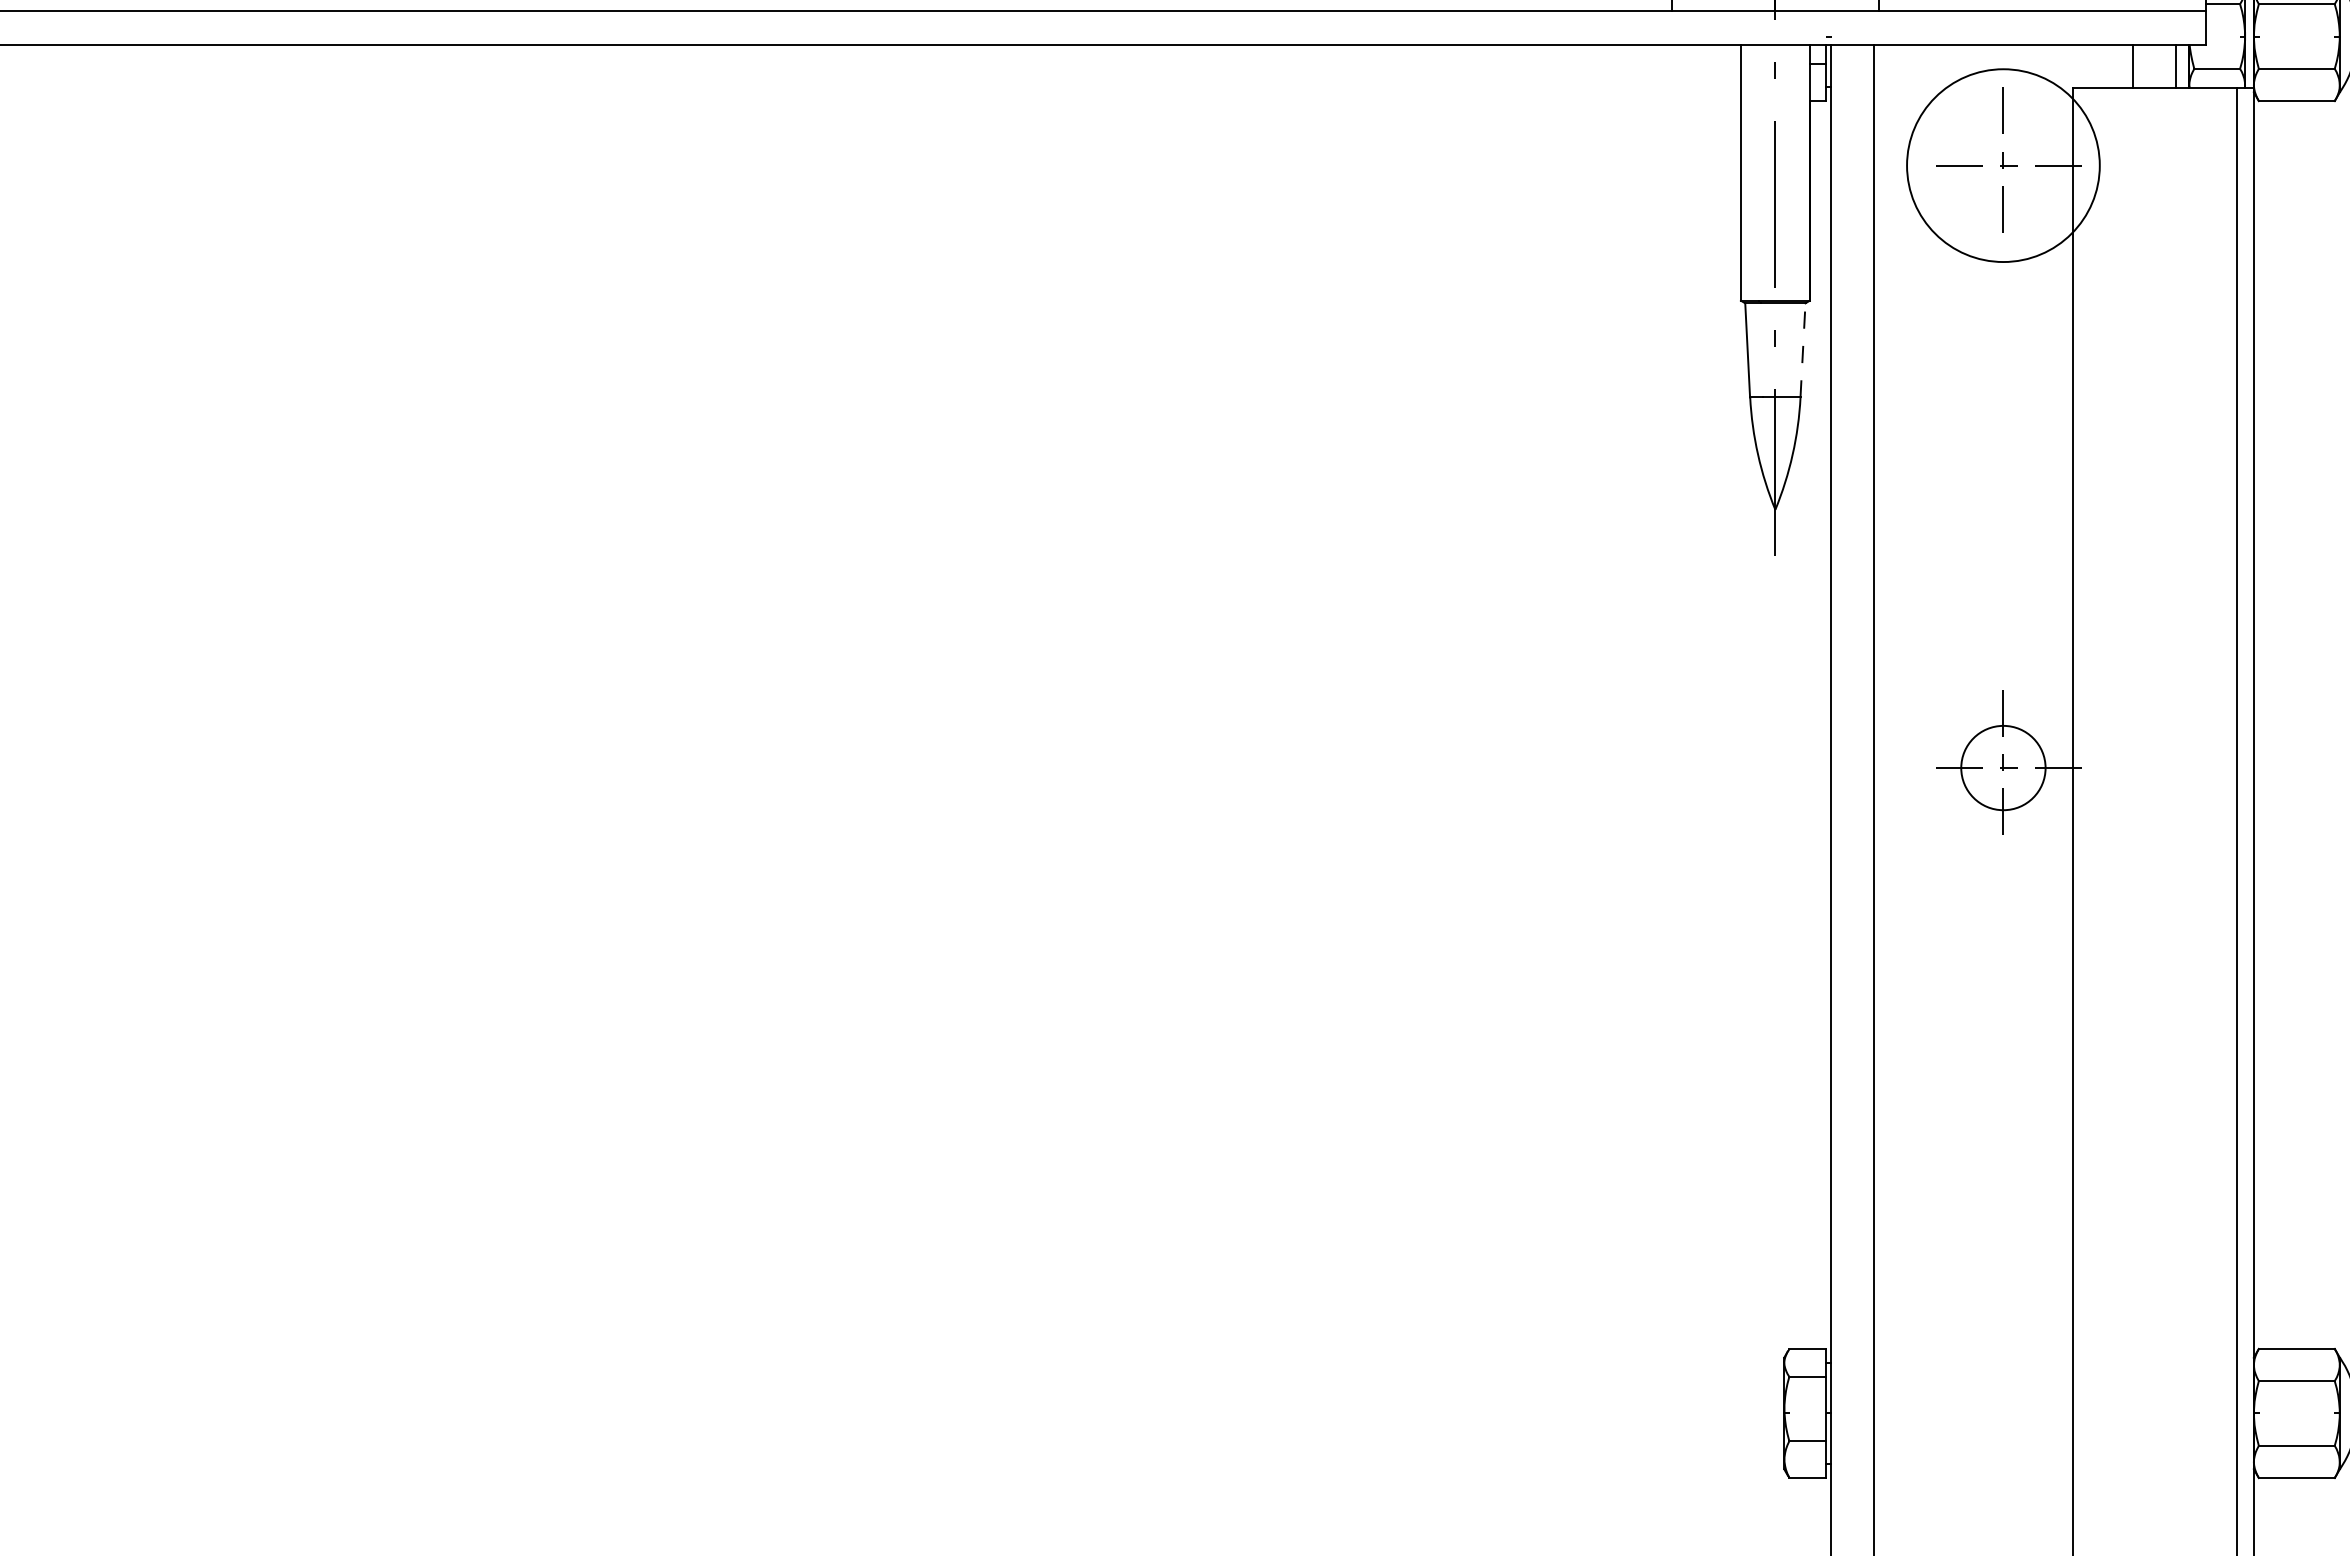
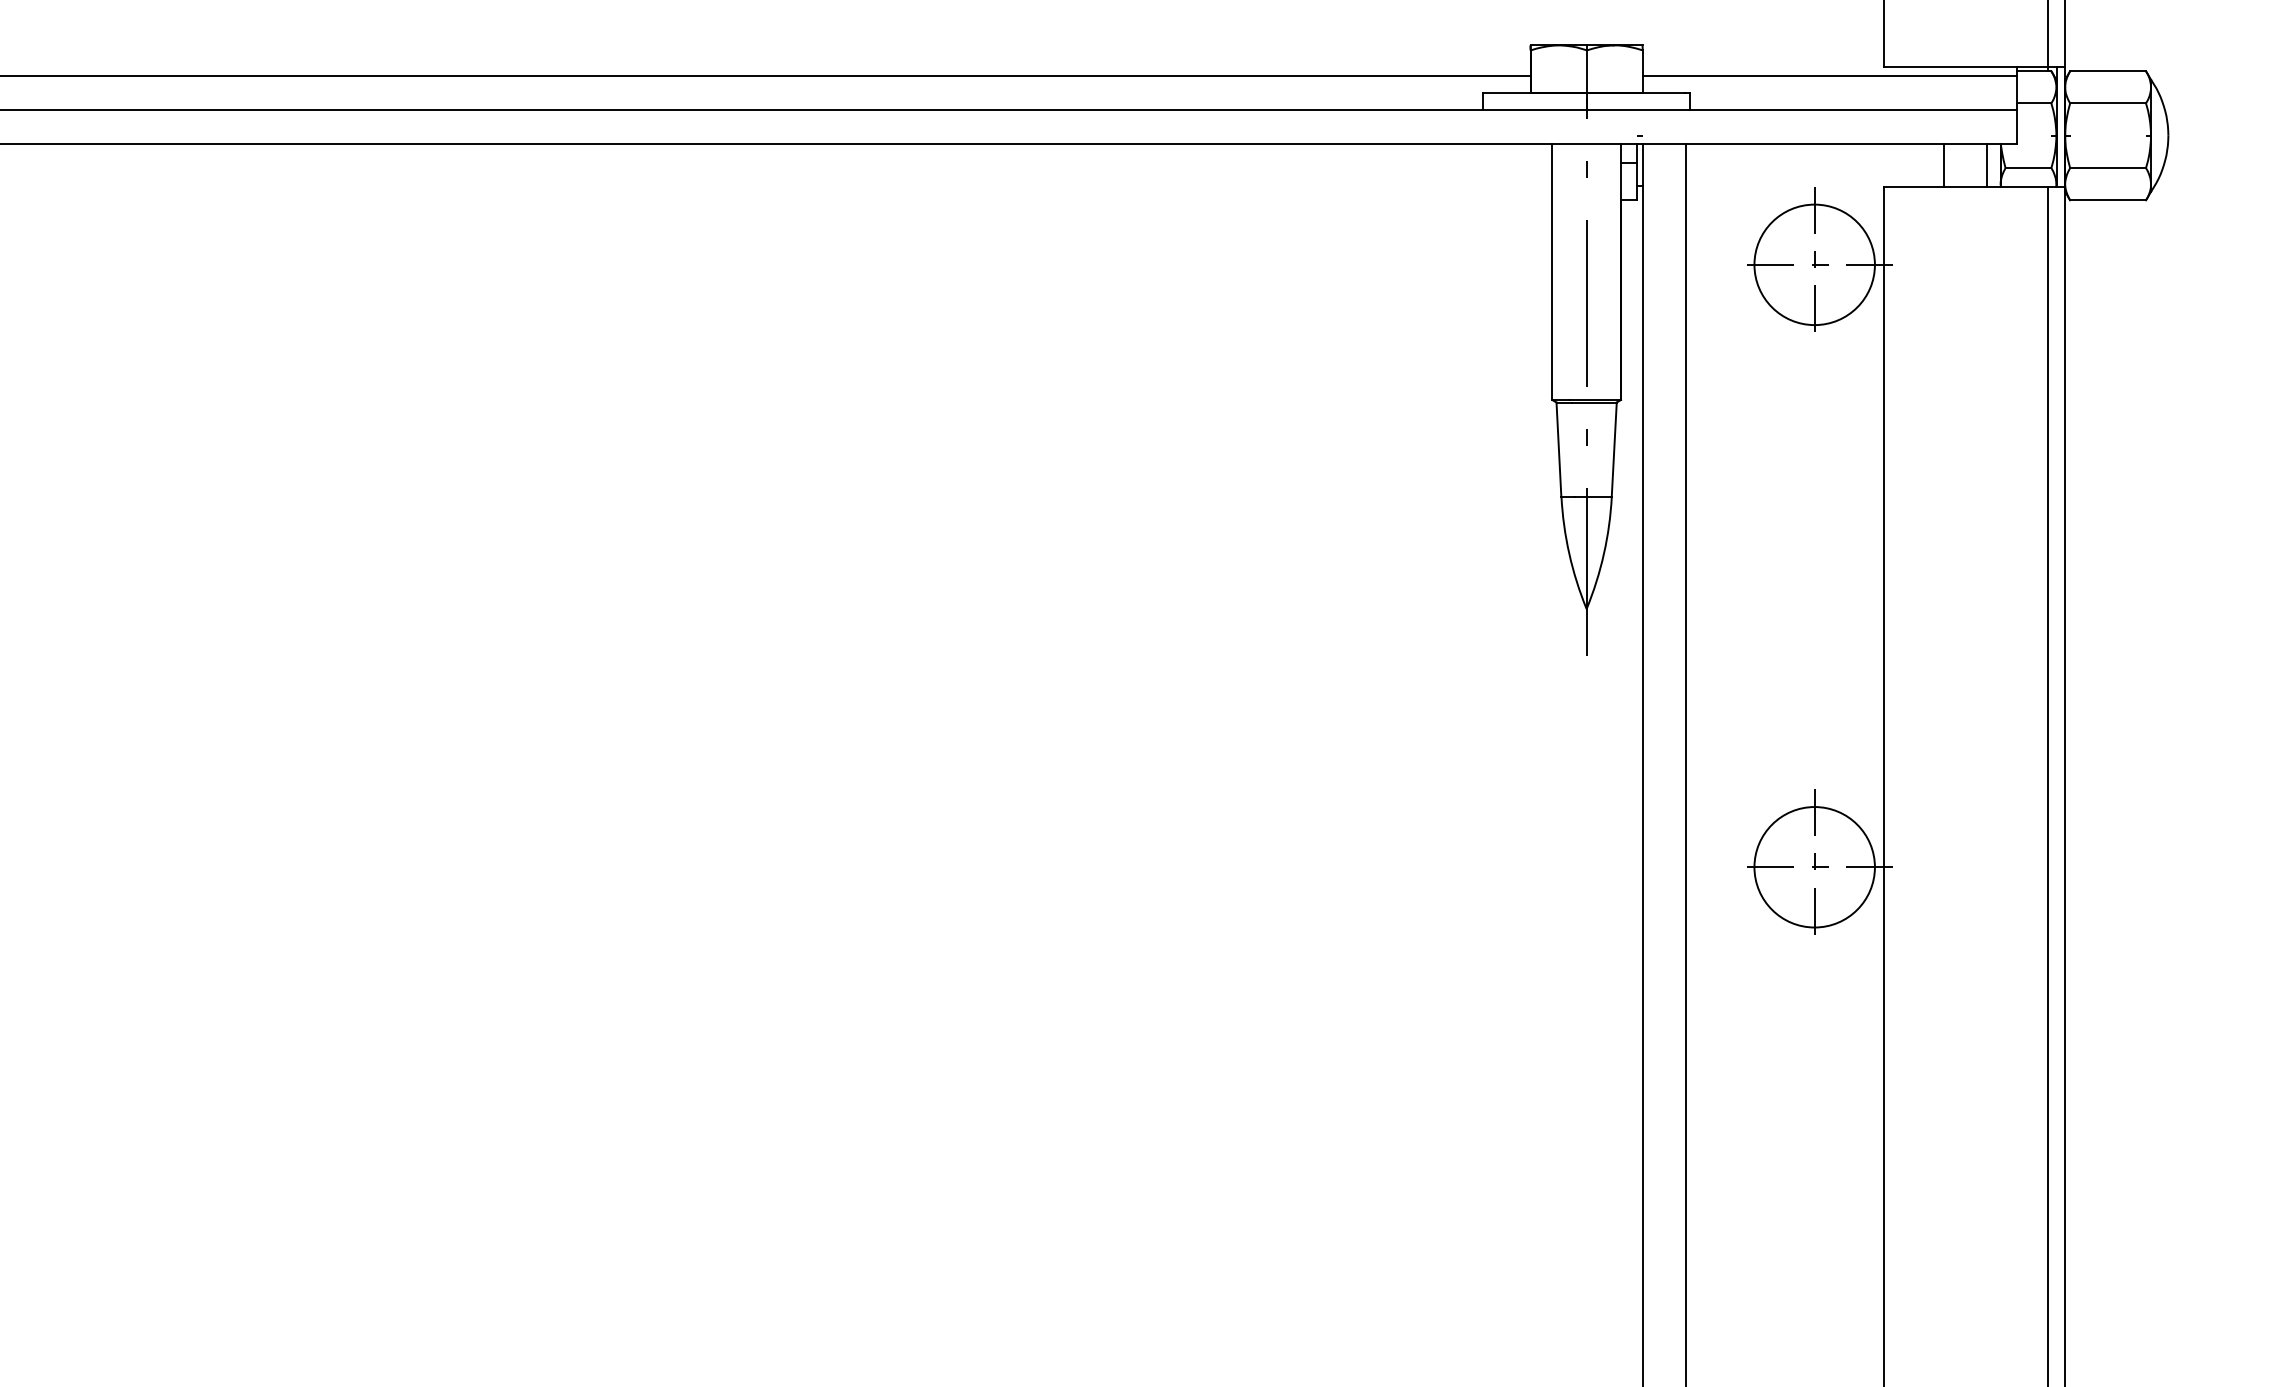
circle: (2003, 165) -> (1814, 264), size x0.62
line: (1803, 349) -> (1614, 448), dashed -> solid
circle: (2003, 767) -> (1814, 866), size x1.43

